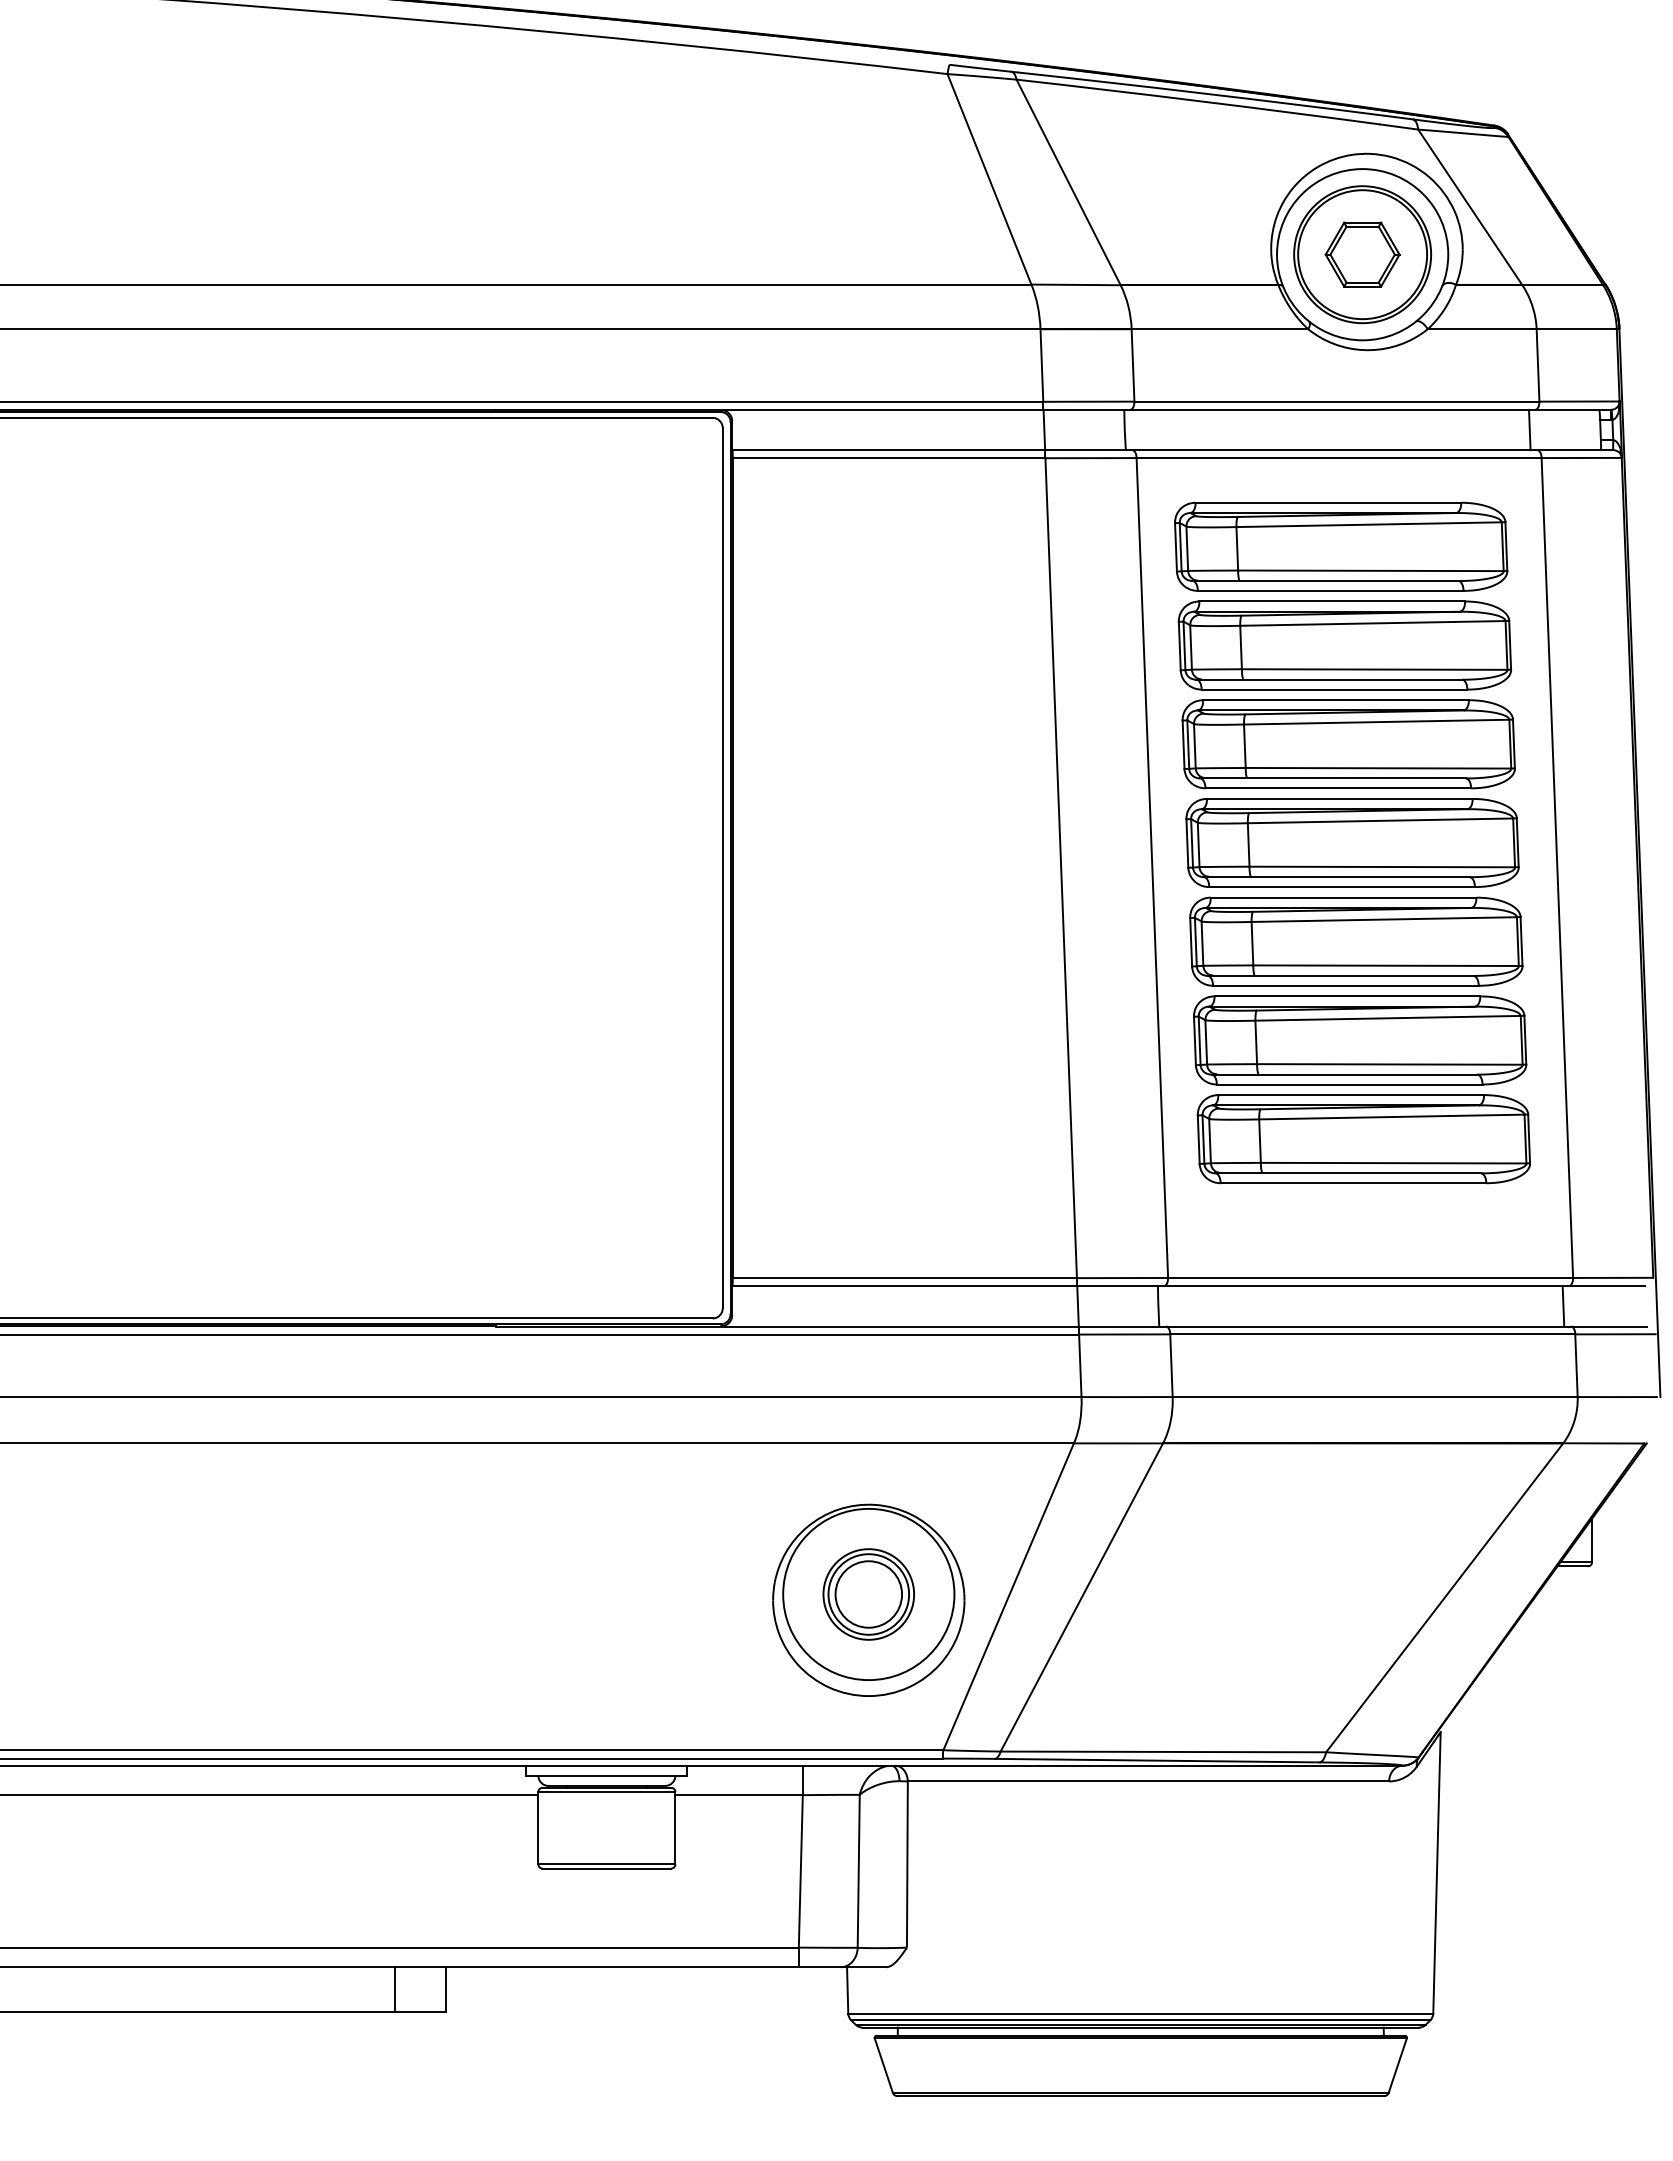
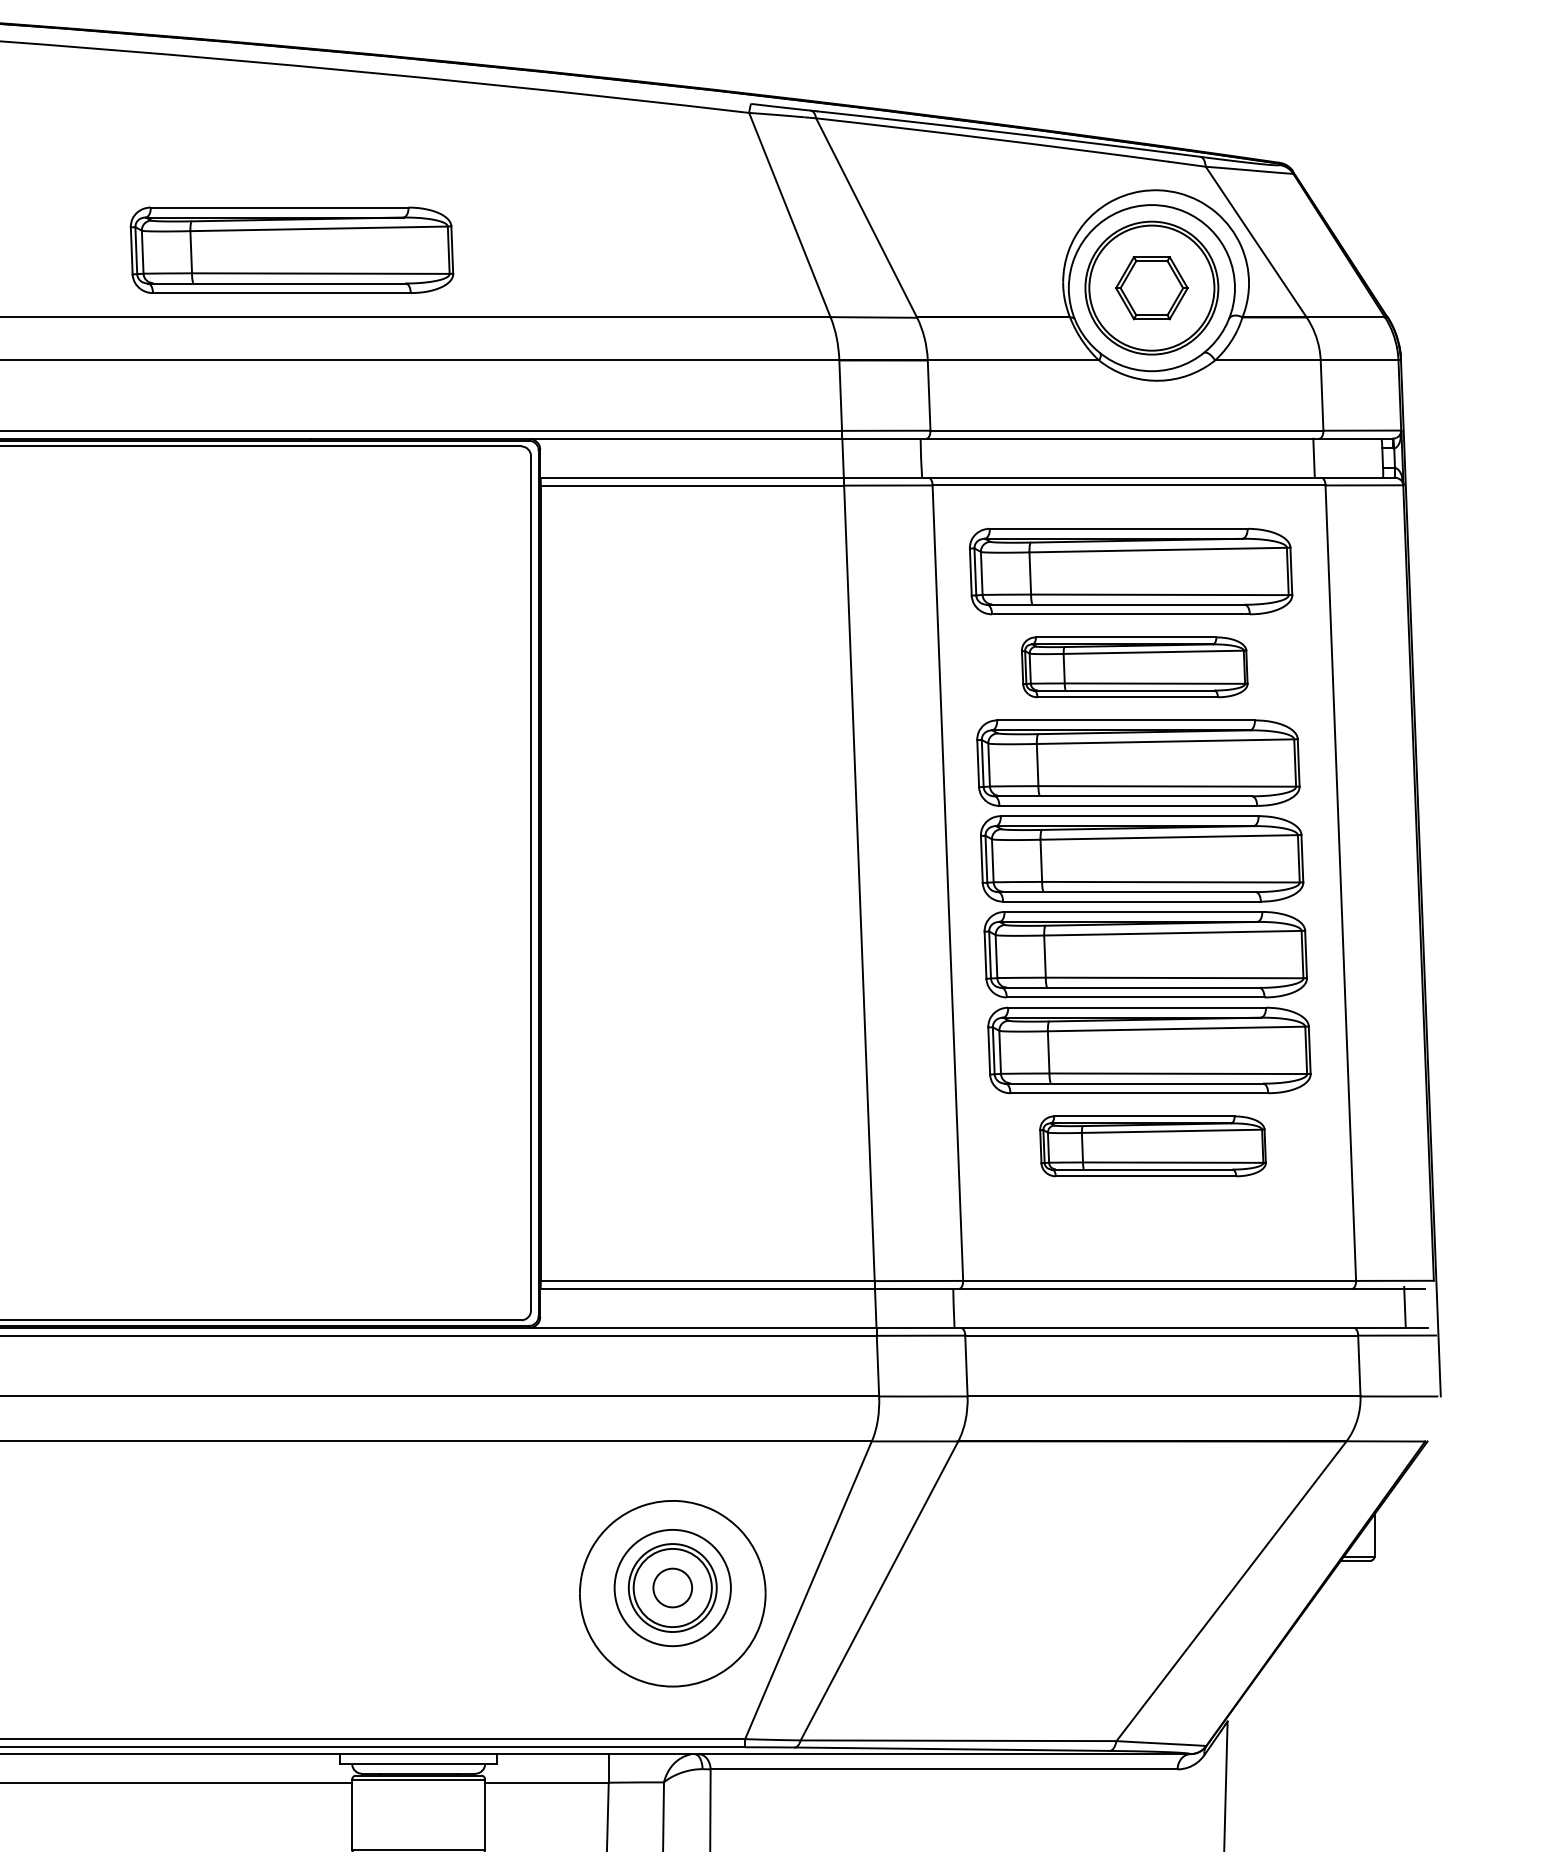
part: (476, 215) -> (292, 250), added
part: (1344, 645) -> (1134, 667), size x0.7
part: (1363, 1139) -> (1152, 1146), size x0.7
line: (1563, 1306) -> (1404, 1306), moved
circle: (868, 1594) -> (672, 1588), size x0.6
circle: (868, 1594) -> (672, 1588), size x0.7

